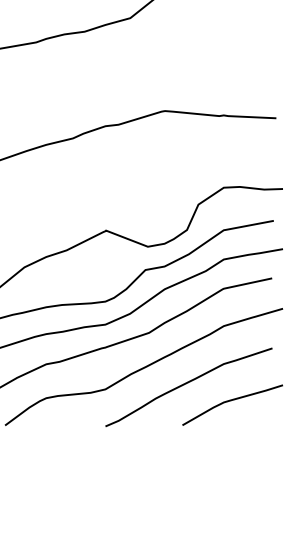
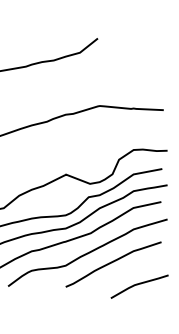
curve: (232, 401) -> (139, 284), moved

